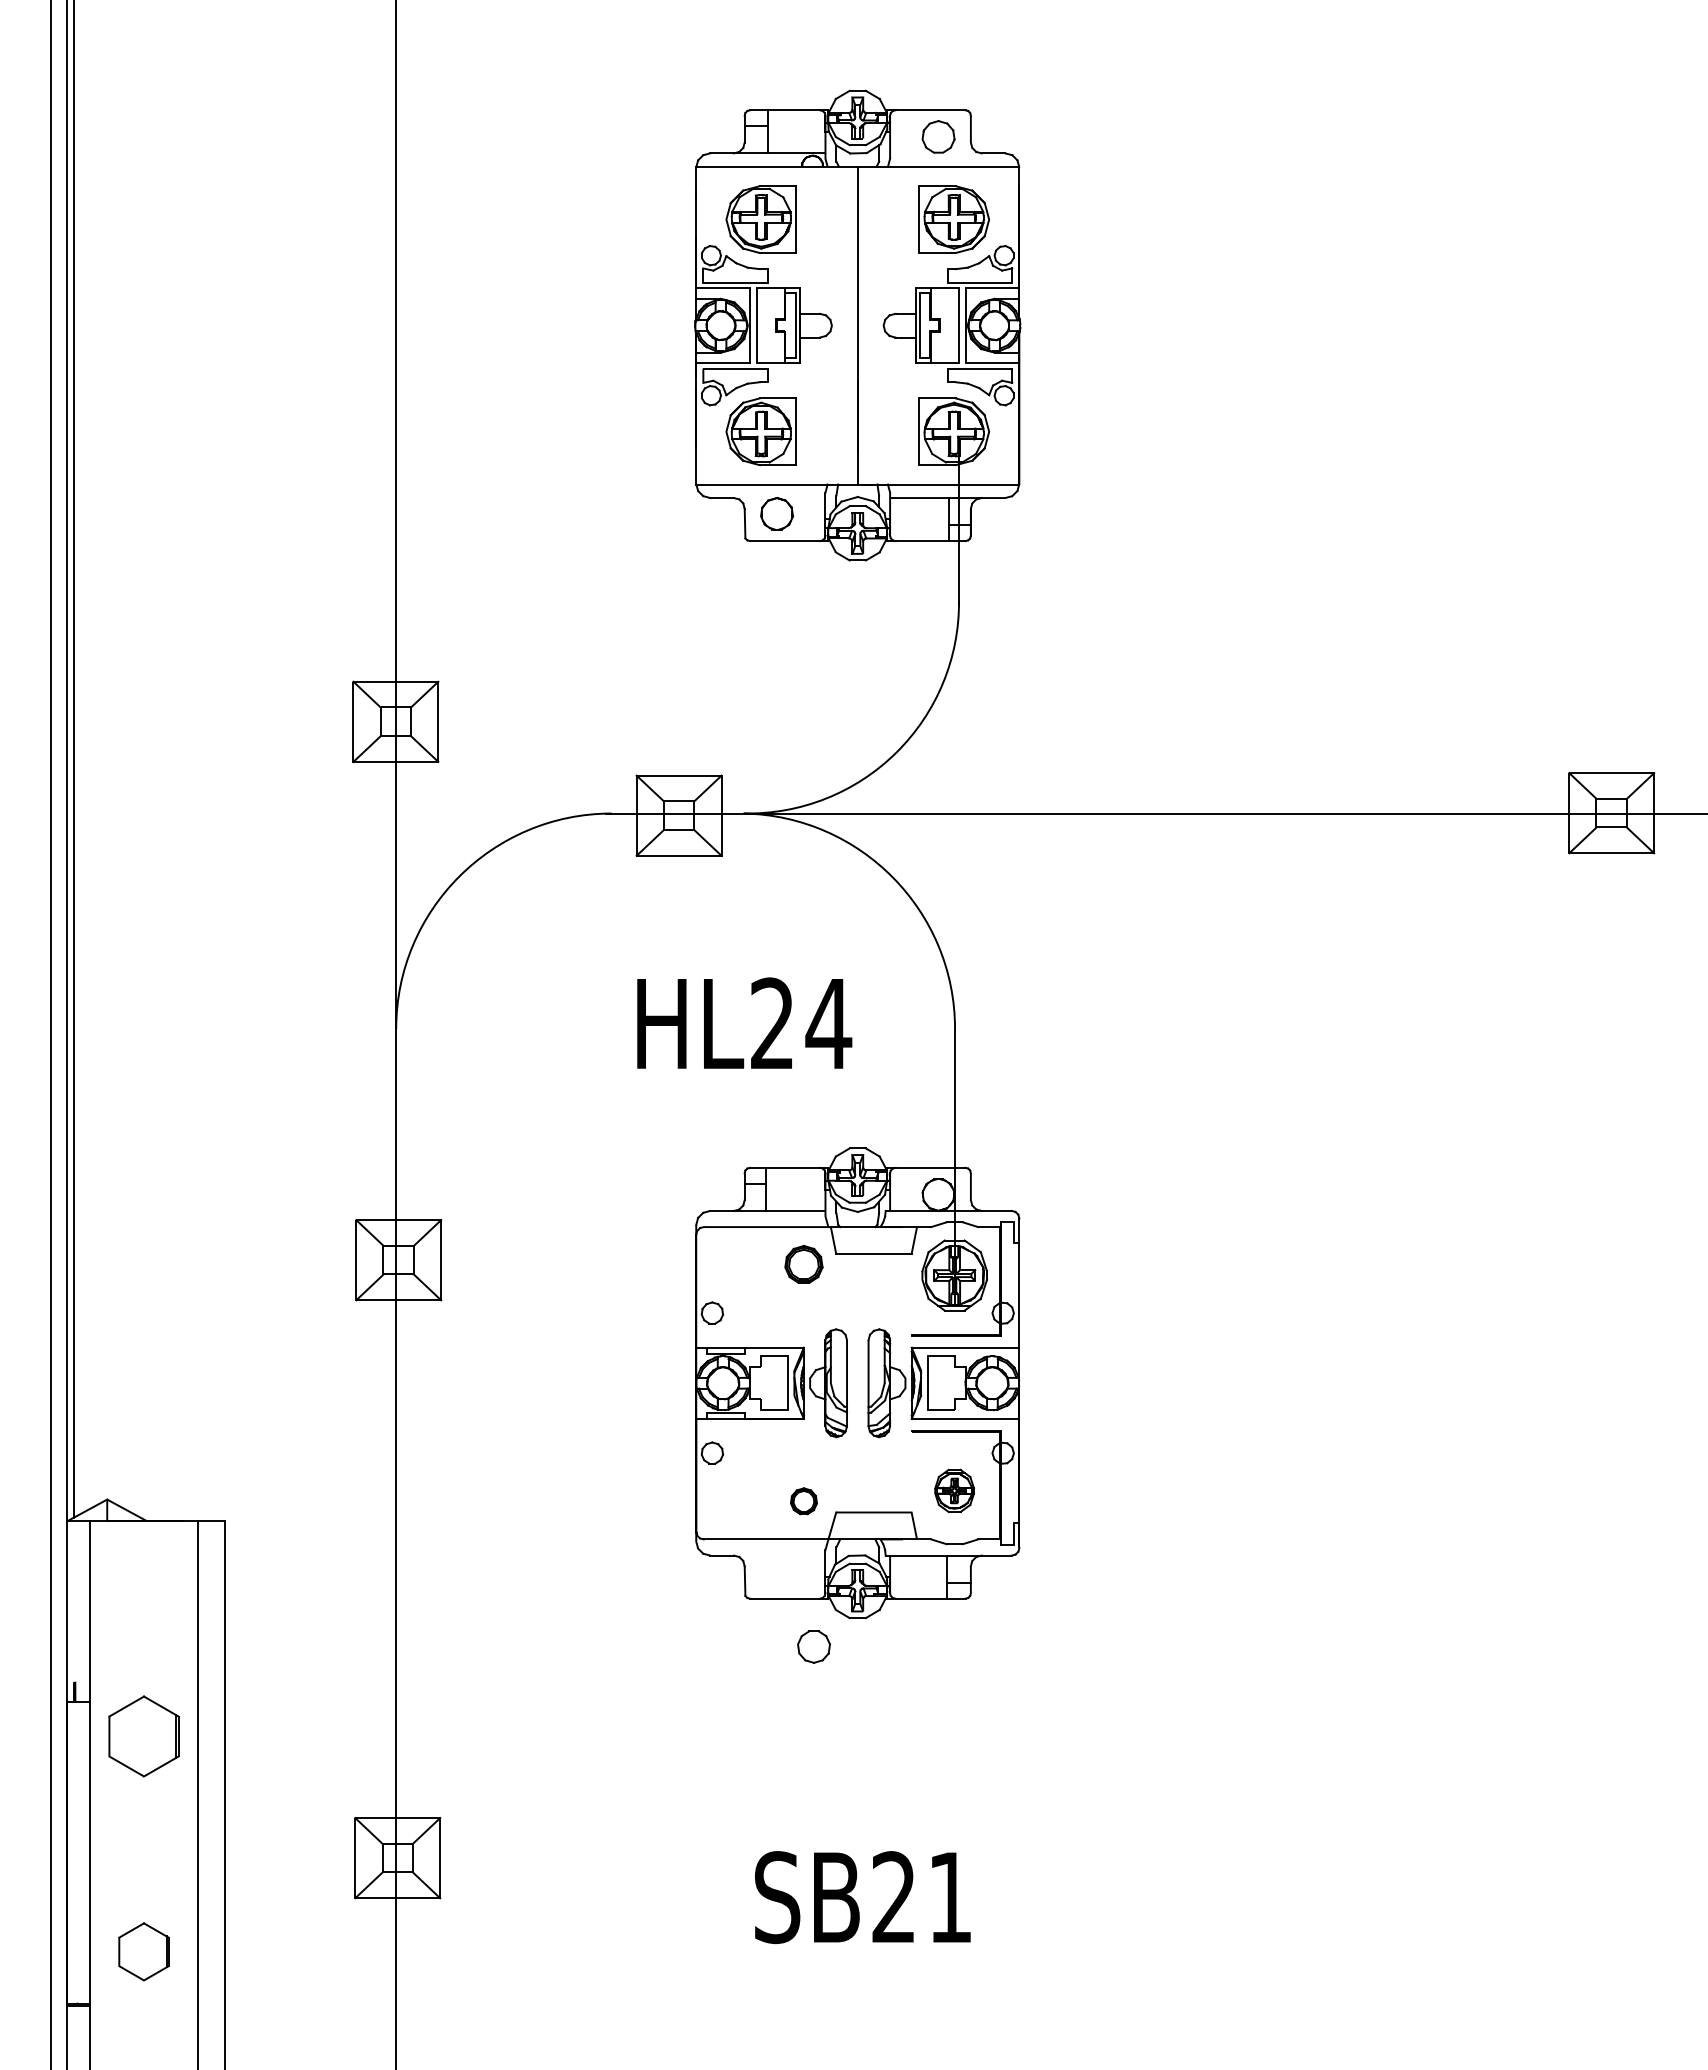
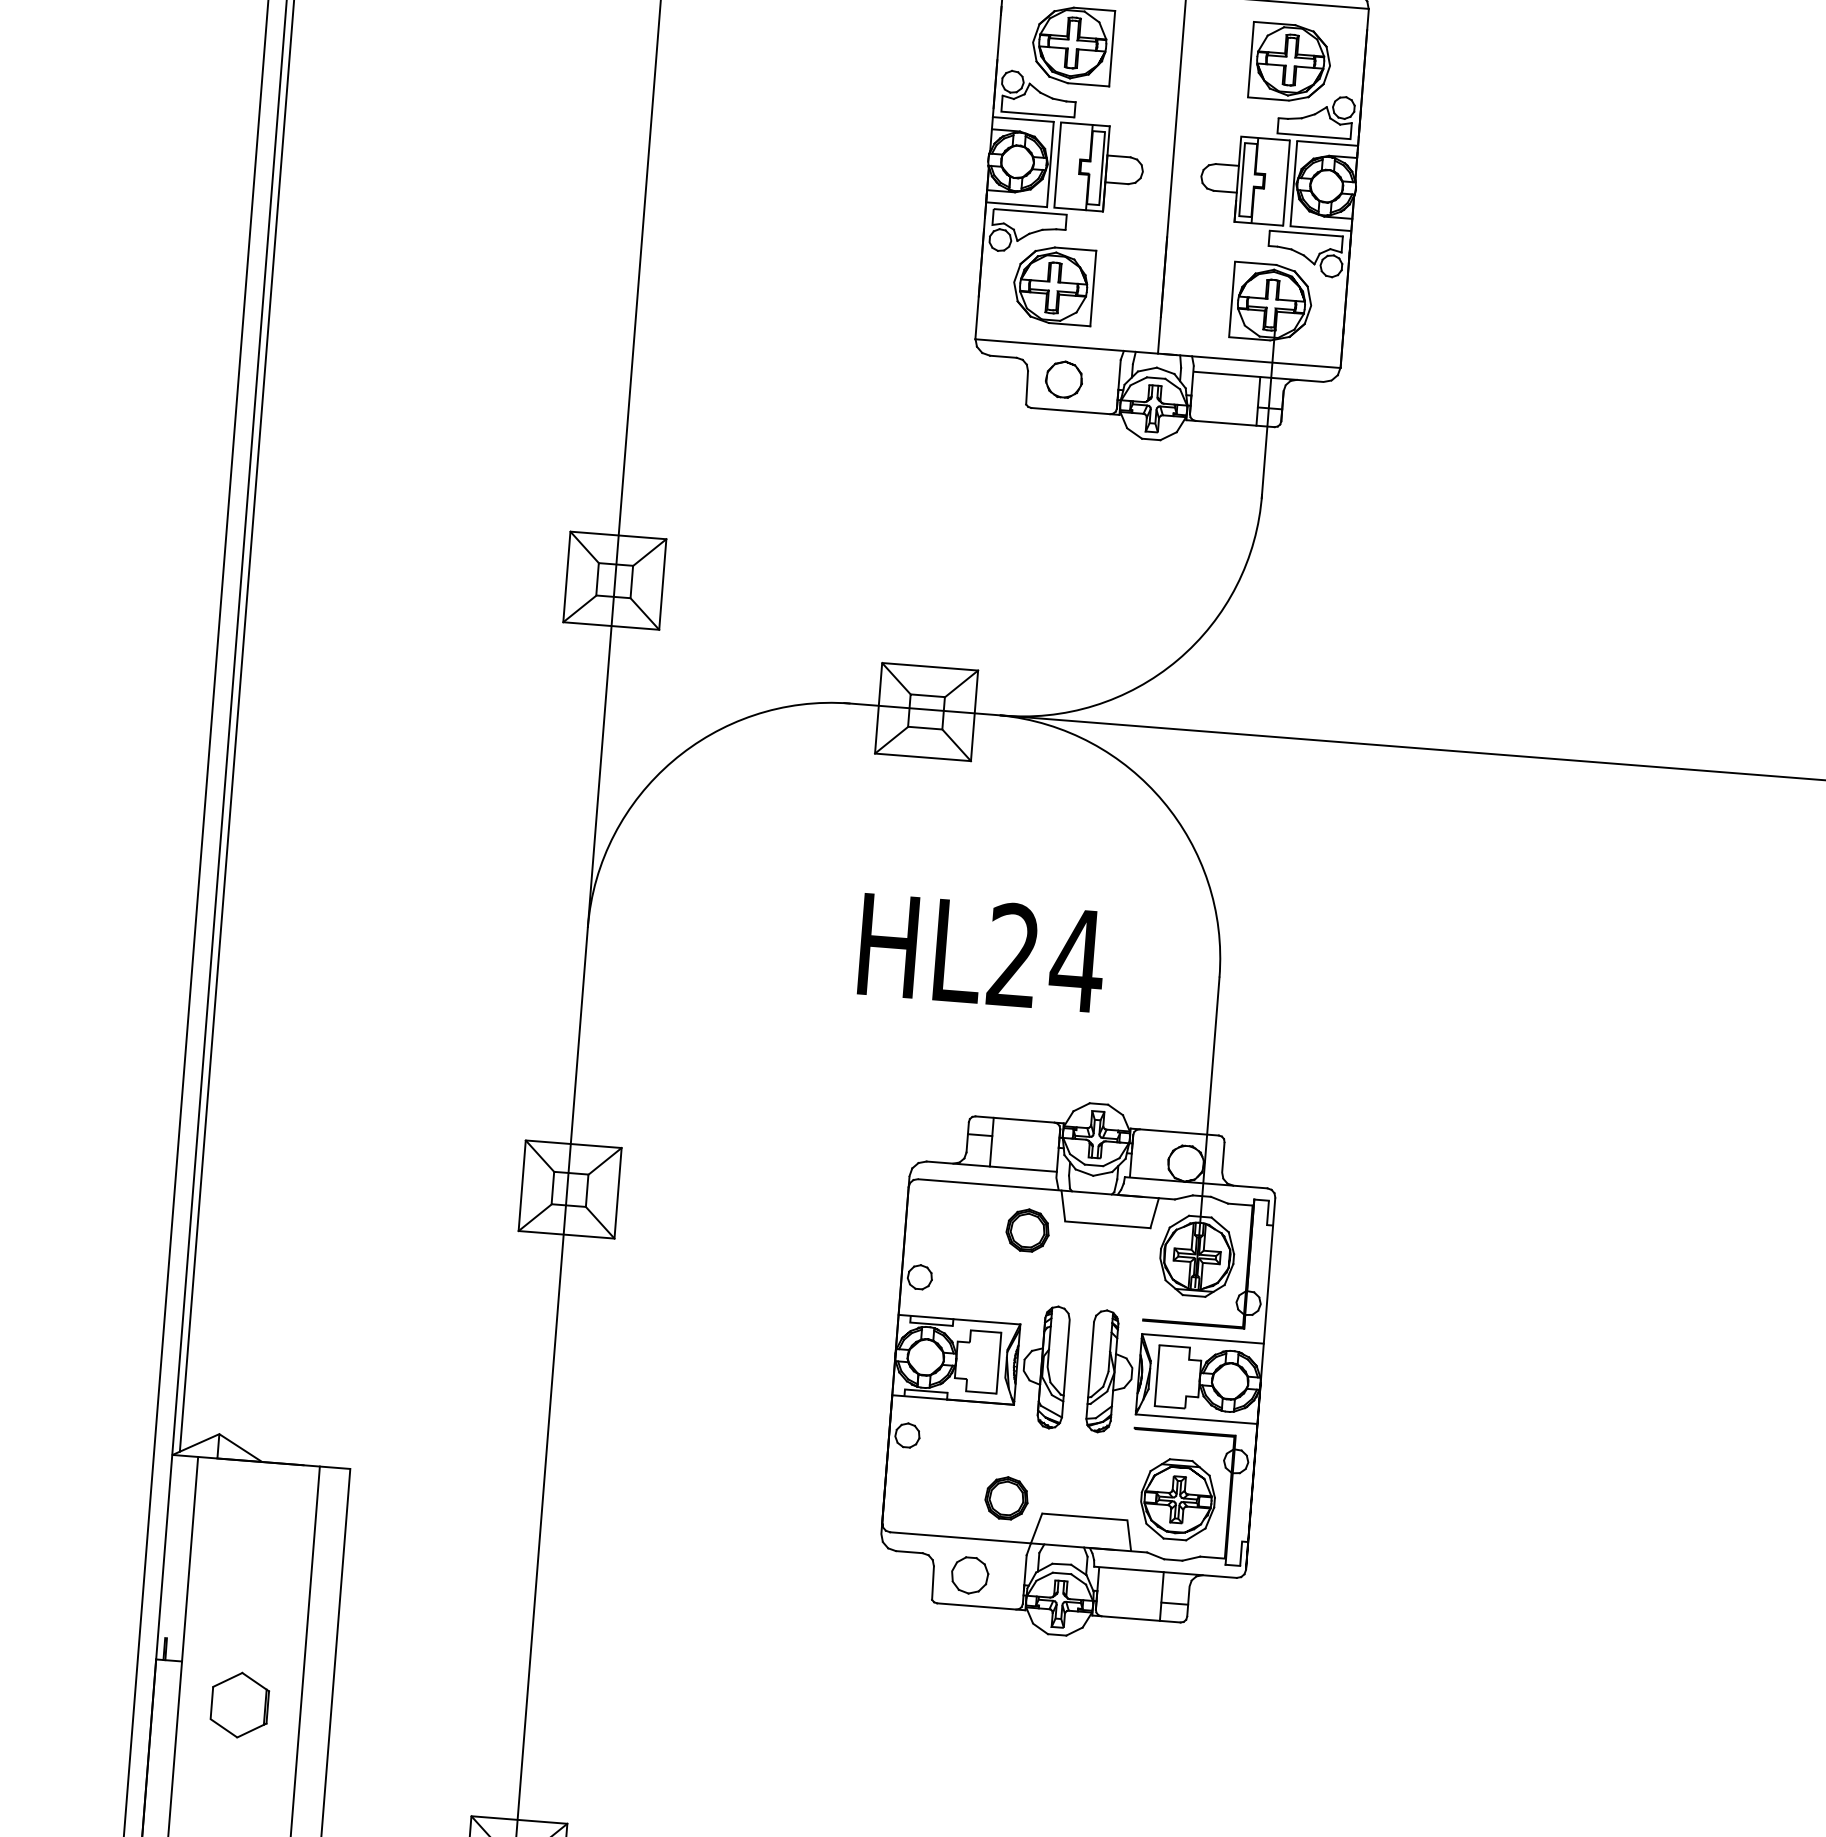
part: (954, 1490) -> (1177, 1499), size x1.67
part: (803, 1500) -> (1006, 1497), size x1.43
part: (813, 1646) -> (969, 1574), moved
part: (143, 1736) -> (239, 1705), size x0.71

